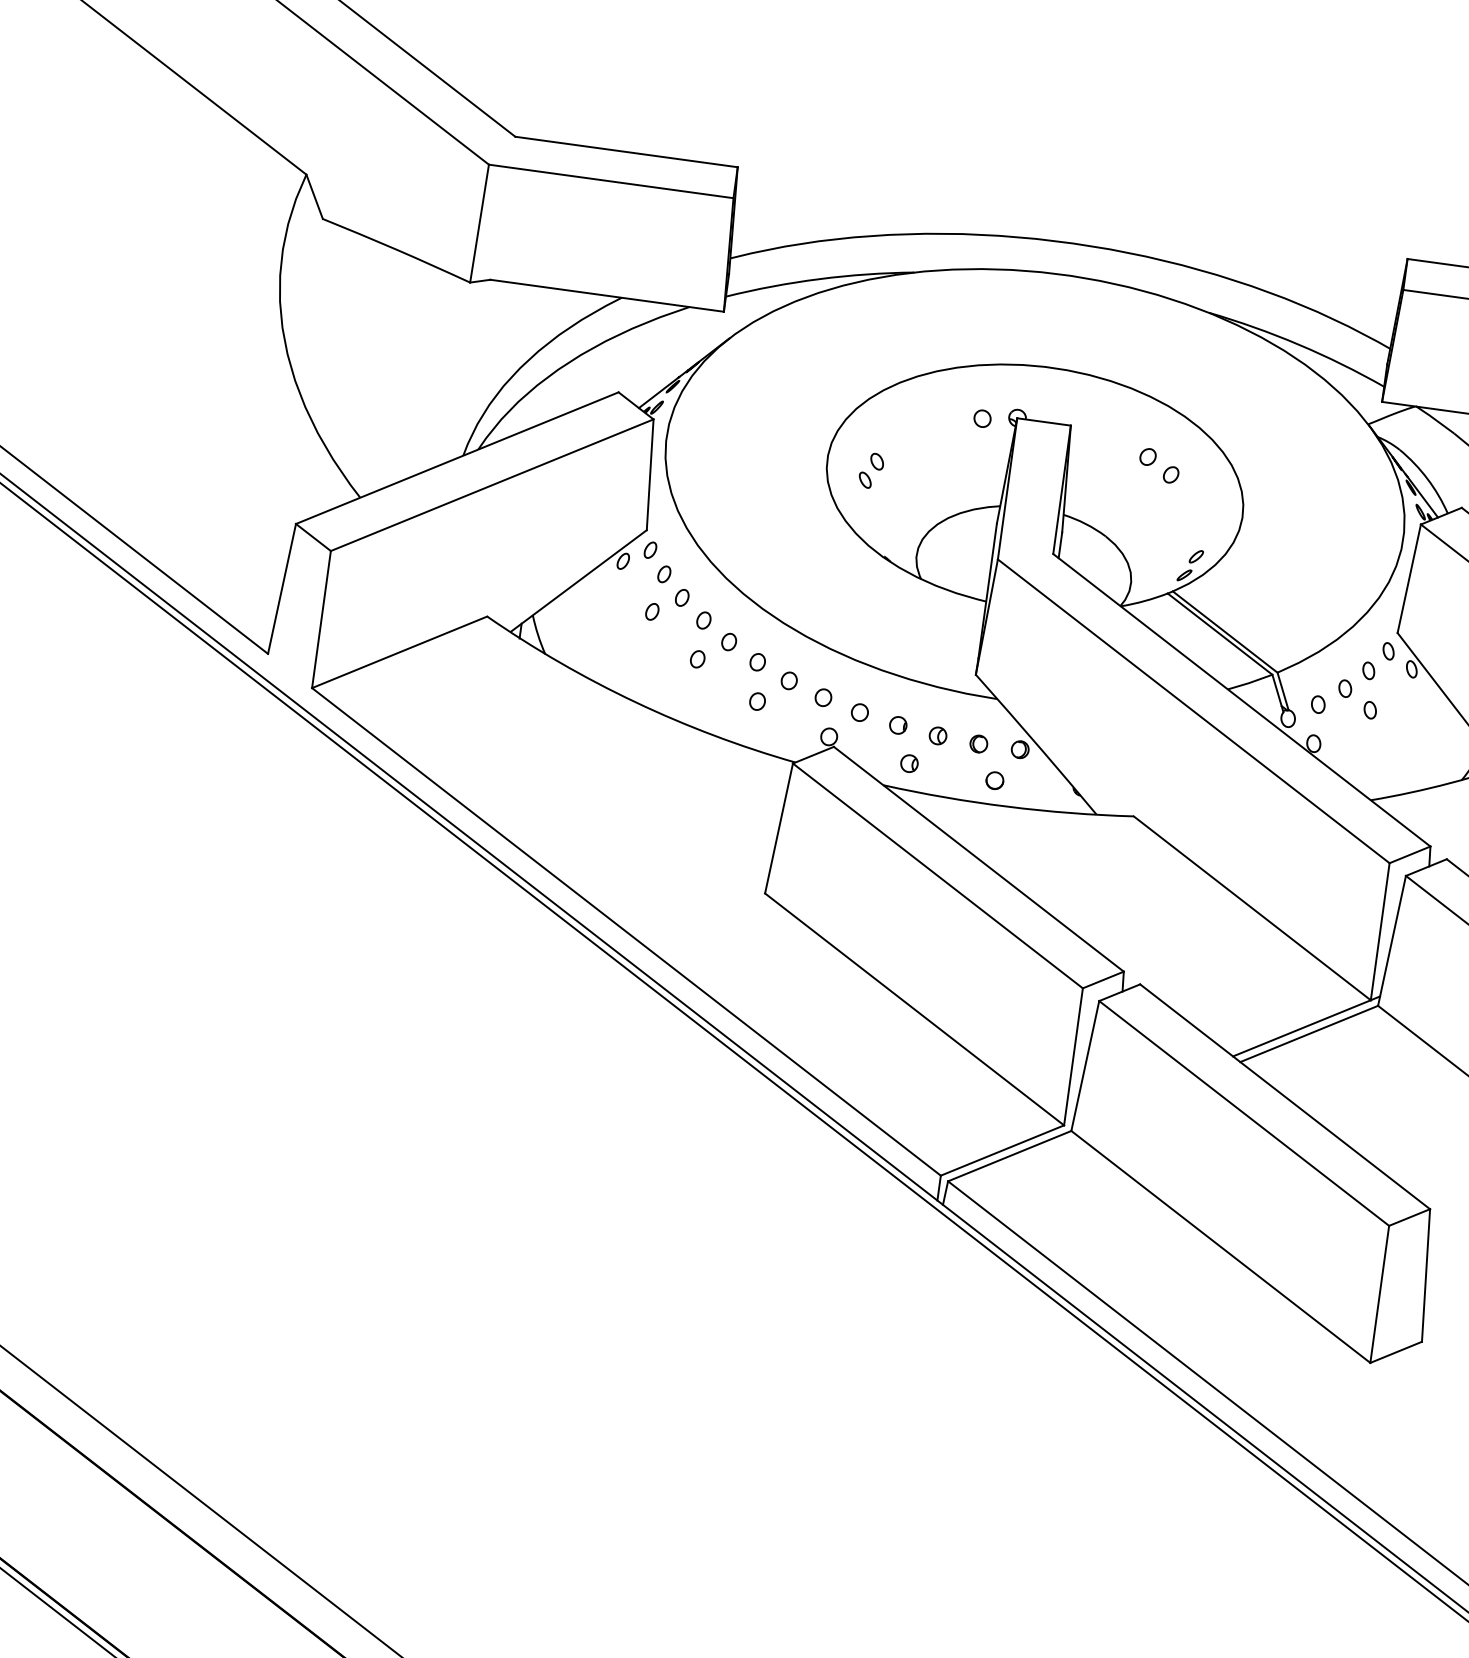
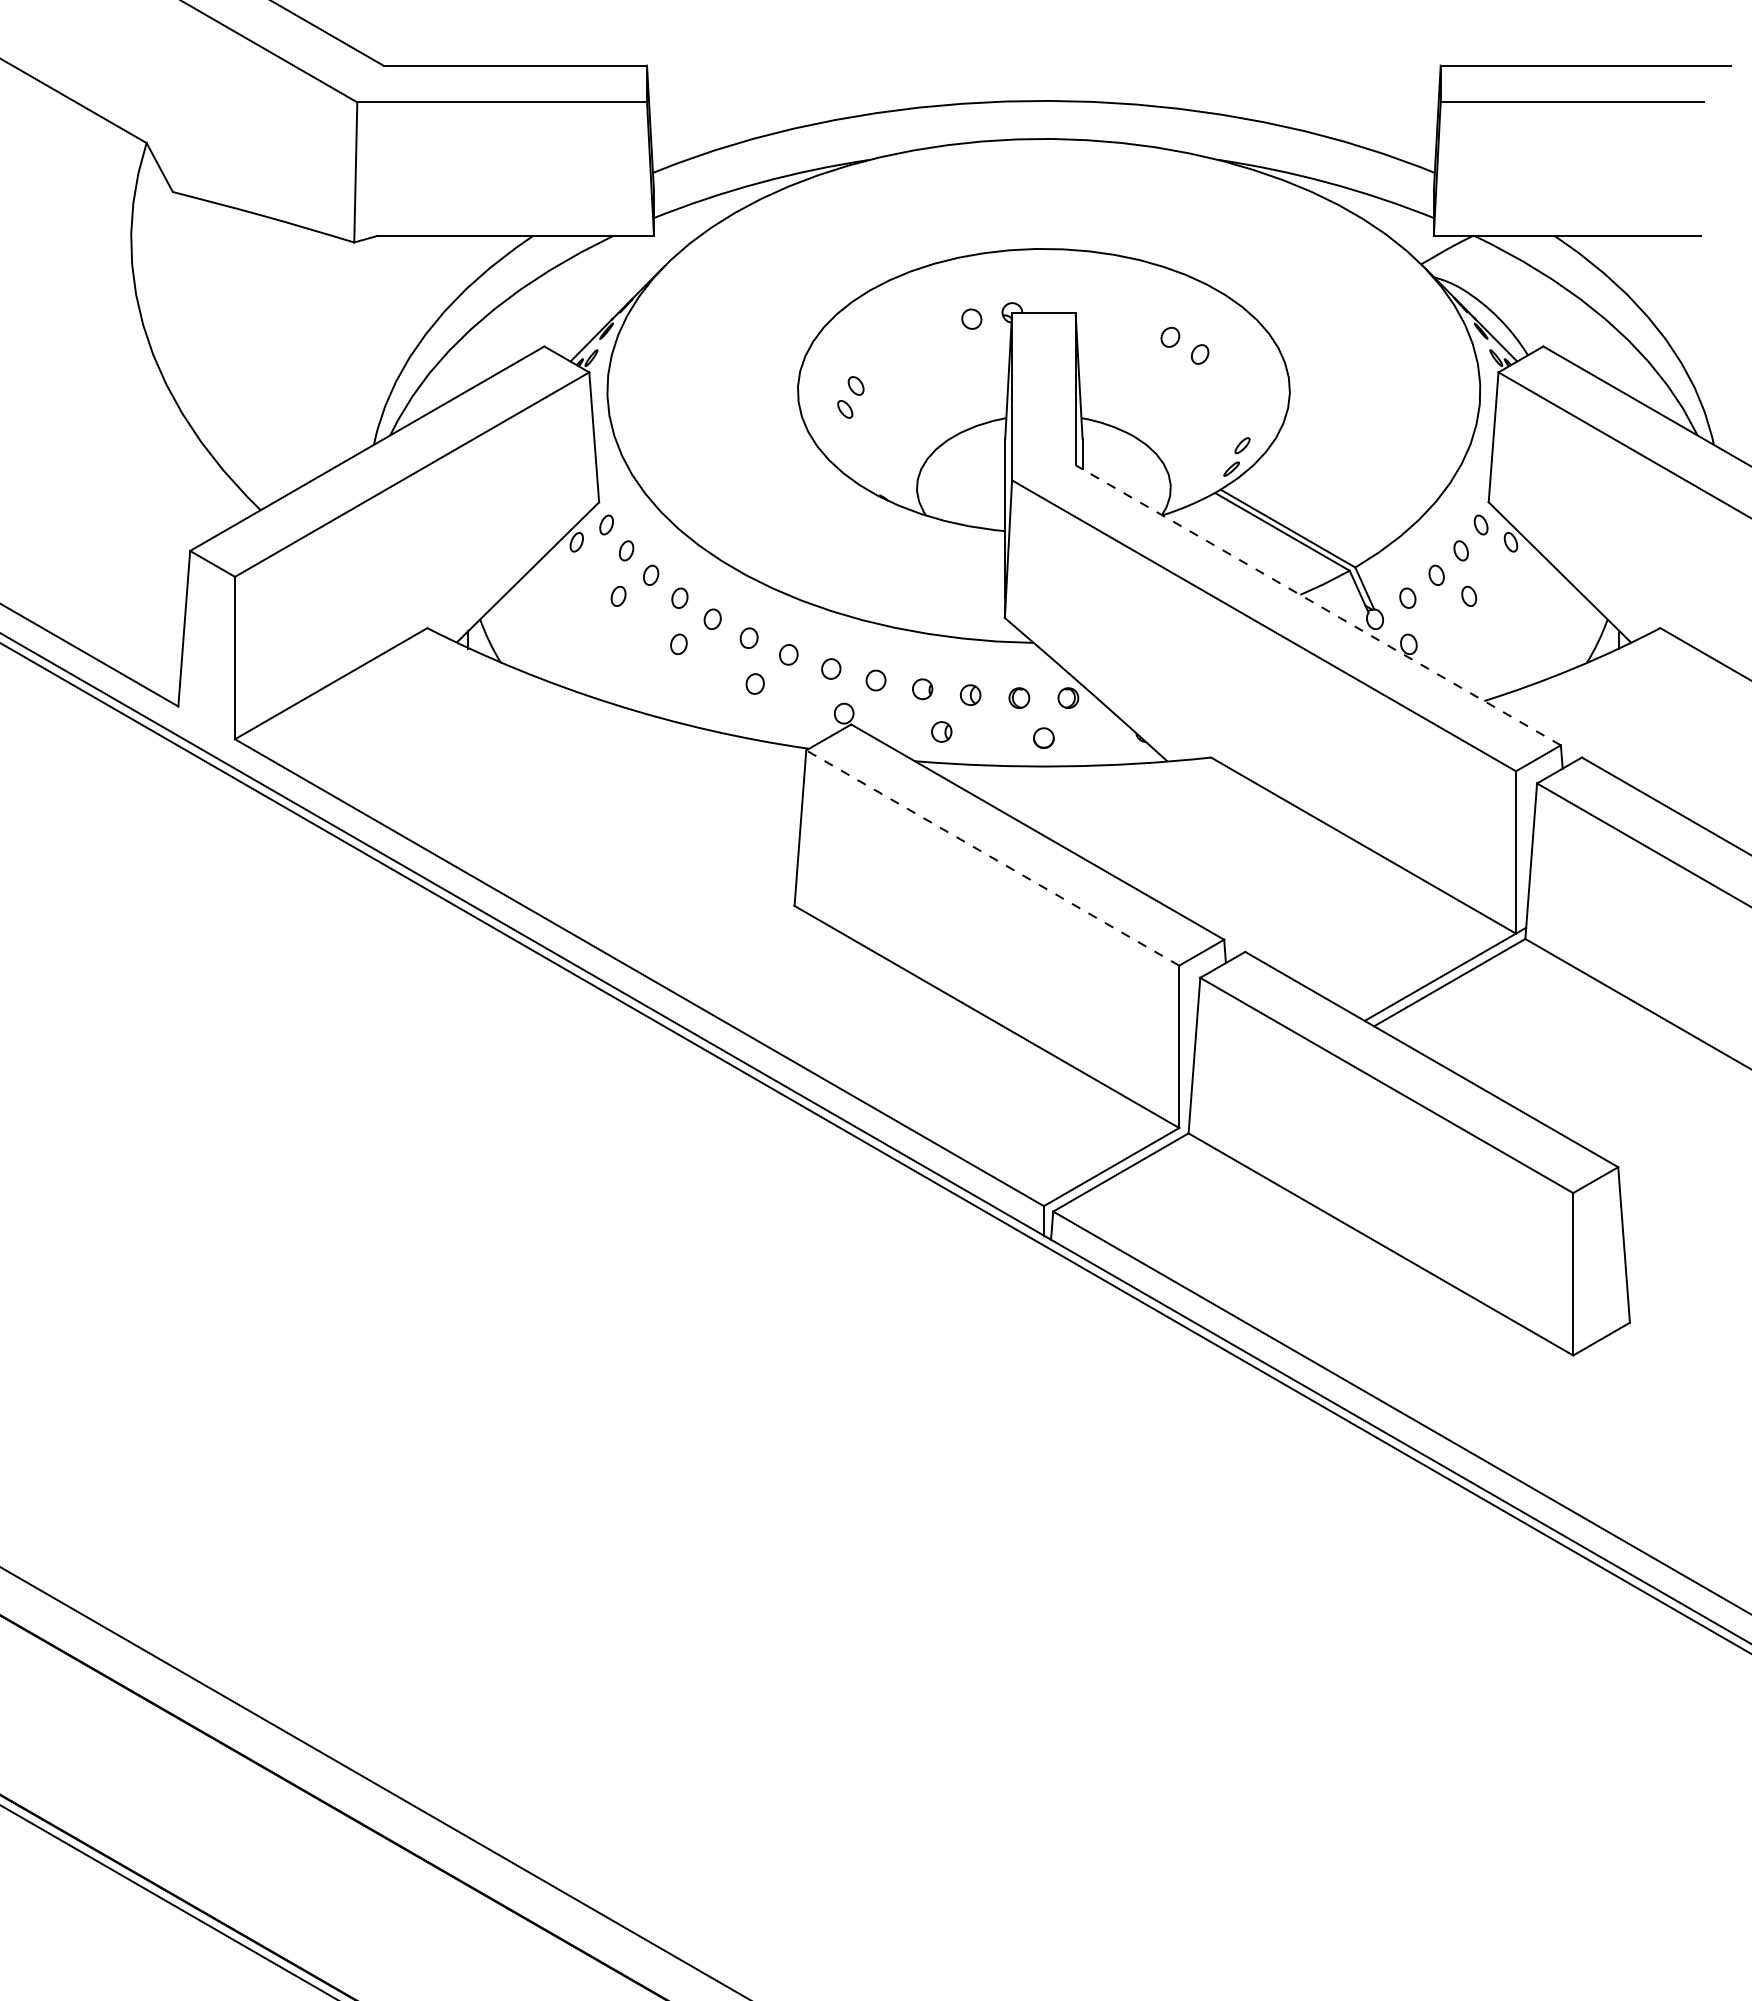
line: (1241, 700) -> (1317, 605), solid -> dashed
line: (937, 875) -> (992, 857), solid -> dashed

